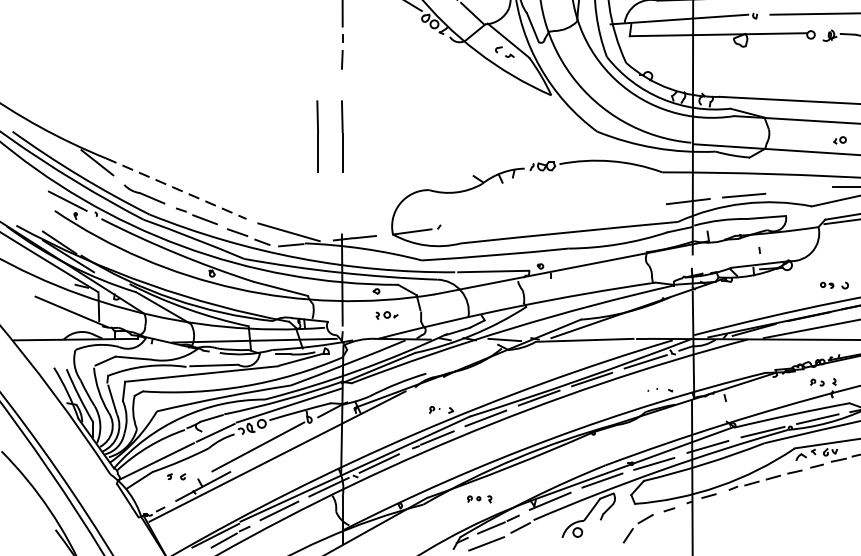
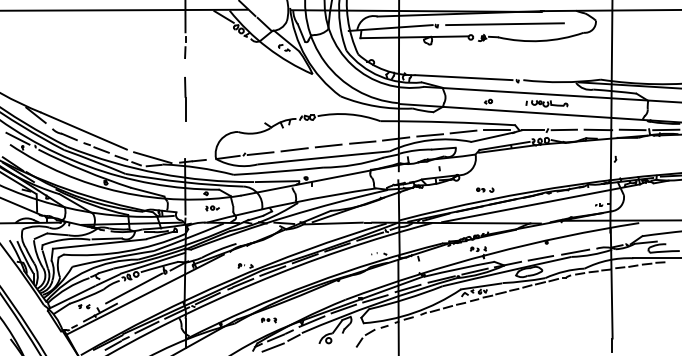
line: (318, 136) -> (170, 99), removed
line: (176, 189) -> (84, 131), dashed -> solid
line: (798, 189) -> (463, 131), added
line: (633, 207) -> (362, 142), added
line: (577, 212) -> (328, 145), added
line: (521, 218) -> (294, 149), added
line: (465, 225) -> (260, 153), added

